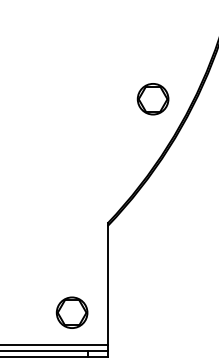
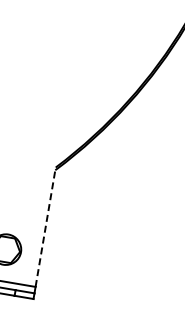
part: (152, 99) -> (120, 52), removed
line: (107, 284) -> (45, 227), solid -> dashed

